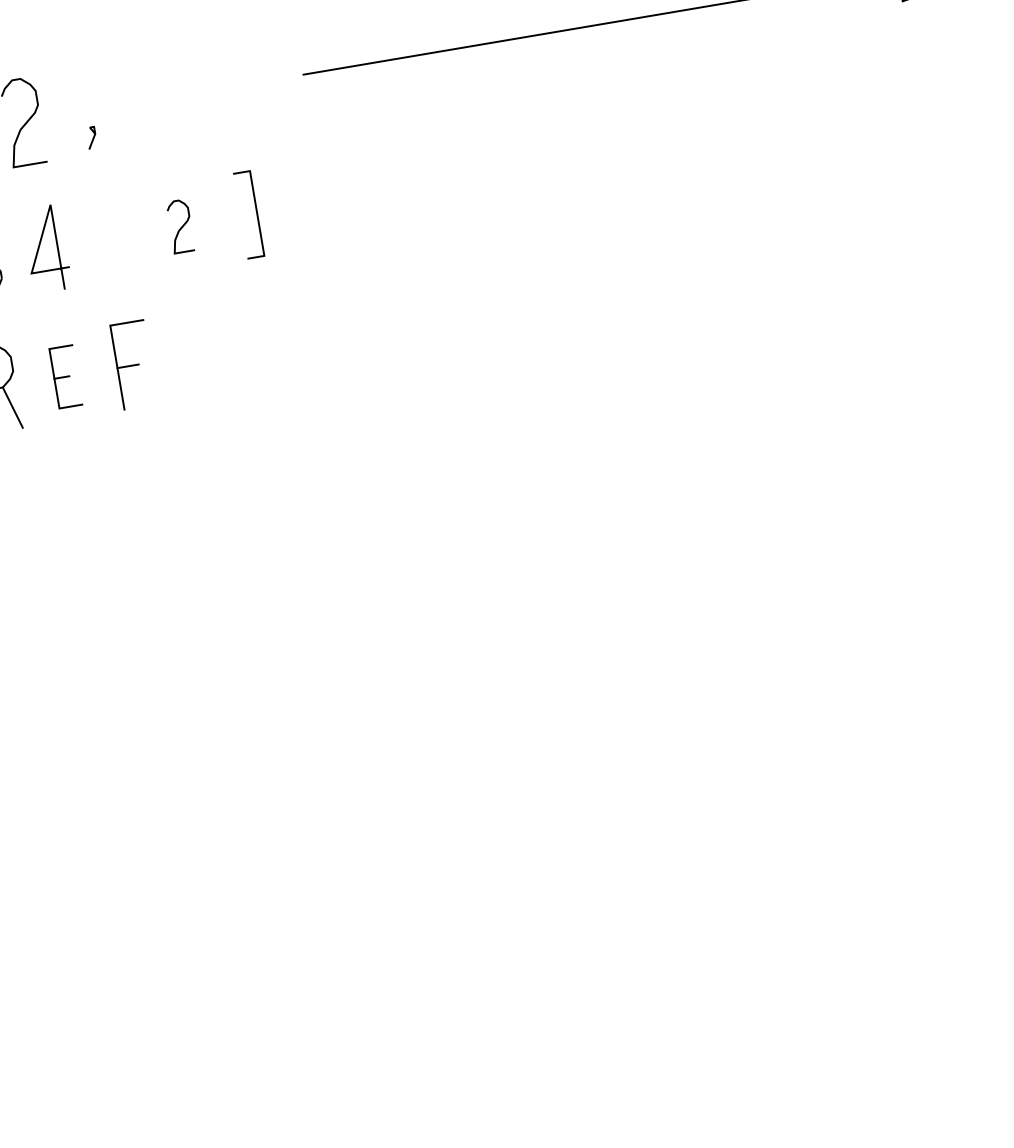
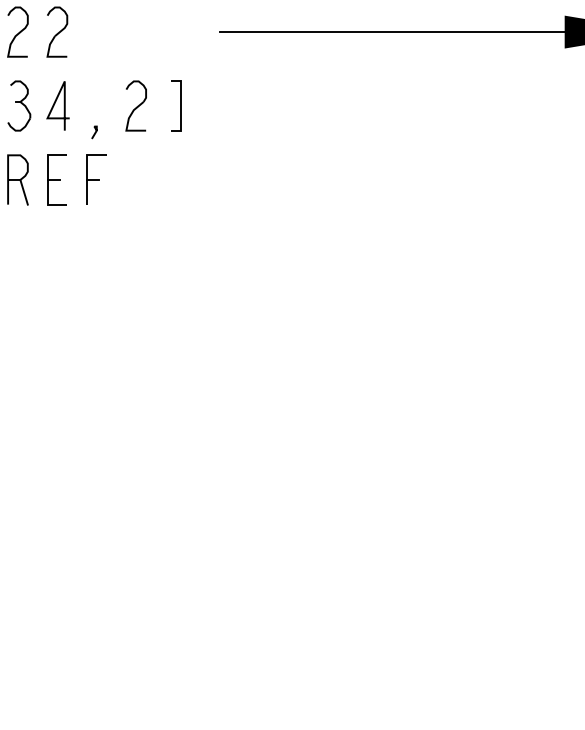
line: (91, 137) -> (94, 132), moved
part: (179, 225) -> (135, 105), size x1.67
part: (64, 376) -> (56, 179), size x1.43

